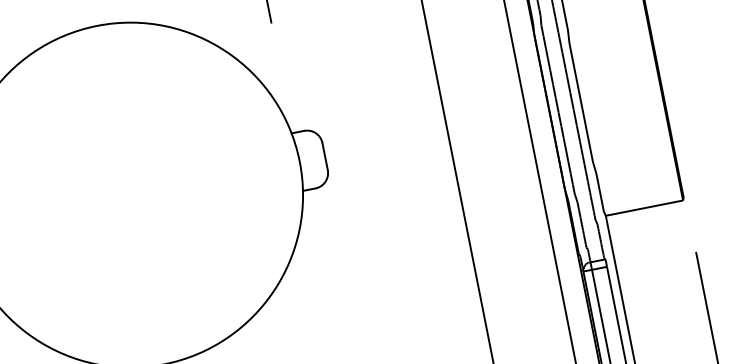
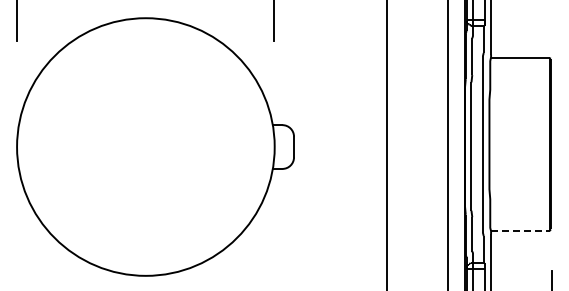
line: (644, 208) -> (520, 231), solid -> dashed

